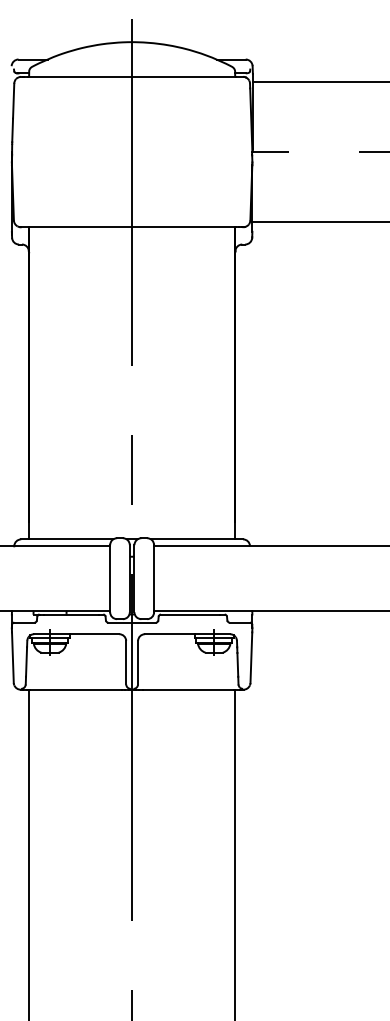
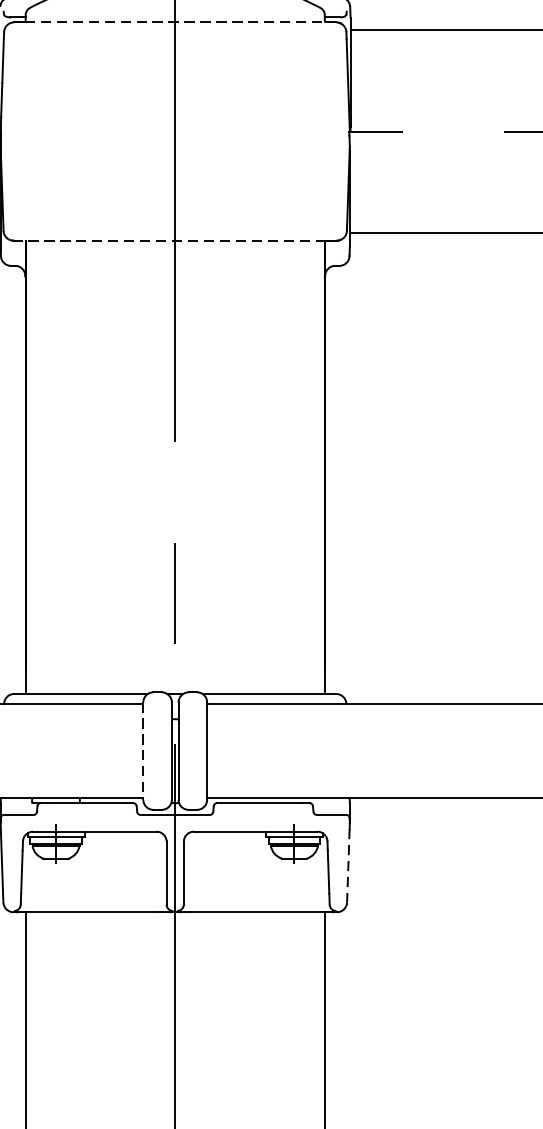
line: (132, 76) -> (175, 21), solid -> dashed
line: (128, 227) -> (169, 241), solid -> dashed
line: (110, 578) -> (143, 750), solid -> dashed
line: (251, 658) -> (348, 866), solid -> dashed

